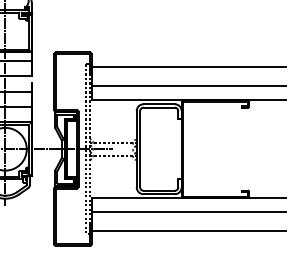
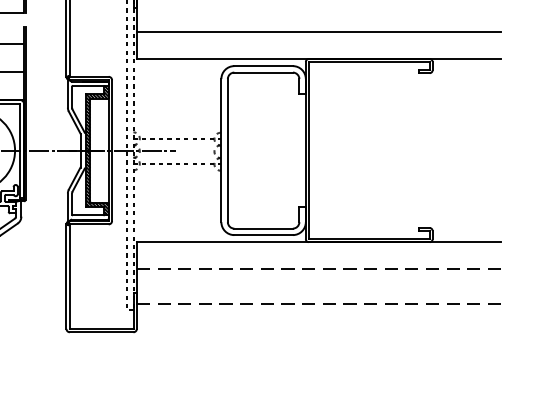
line: (188, 212) -> (318, 269), solid -> dashed
line: (188, 231) -> (318, 305), solid -> dashed

